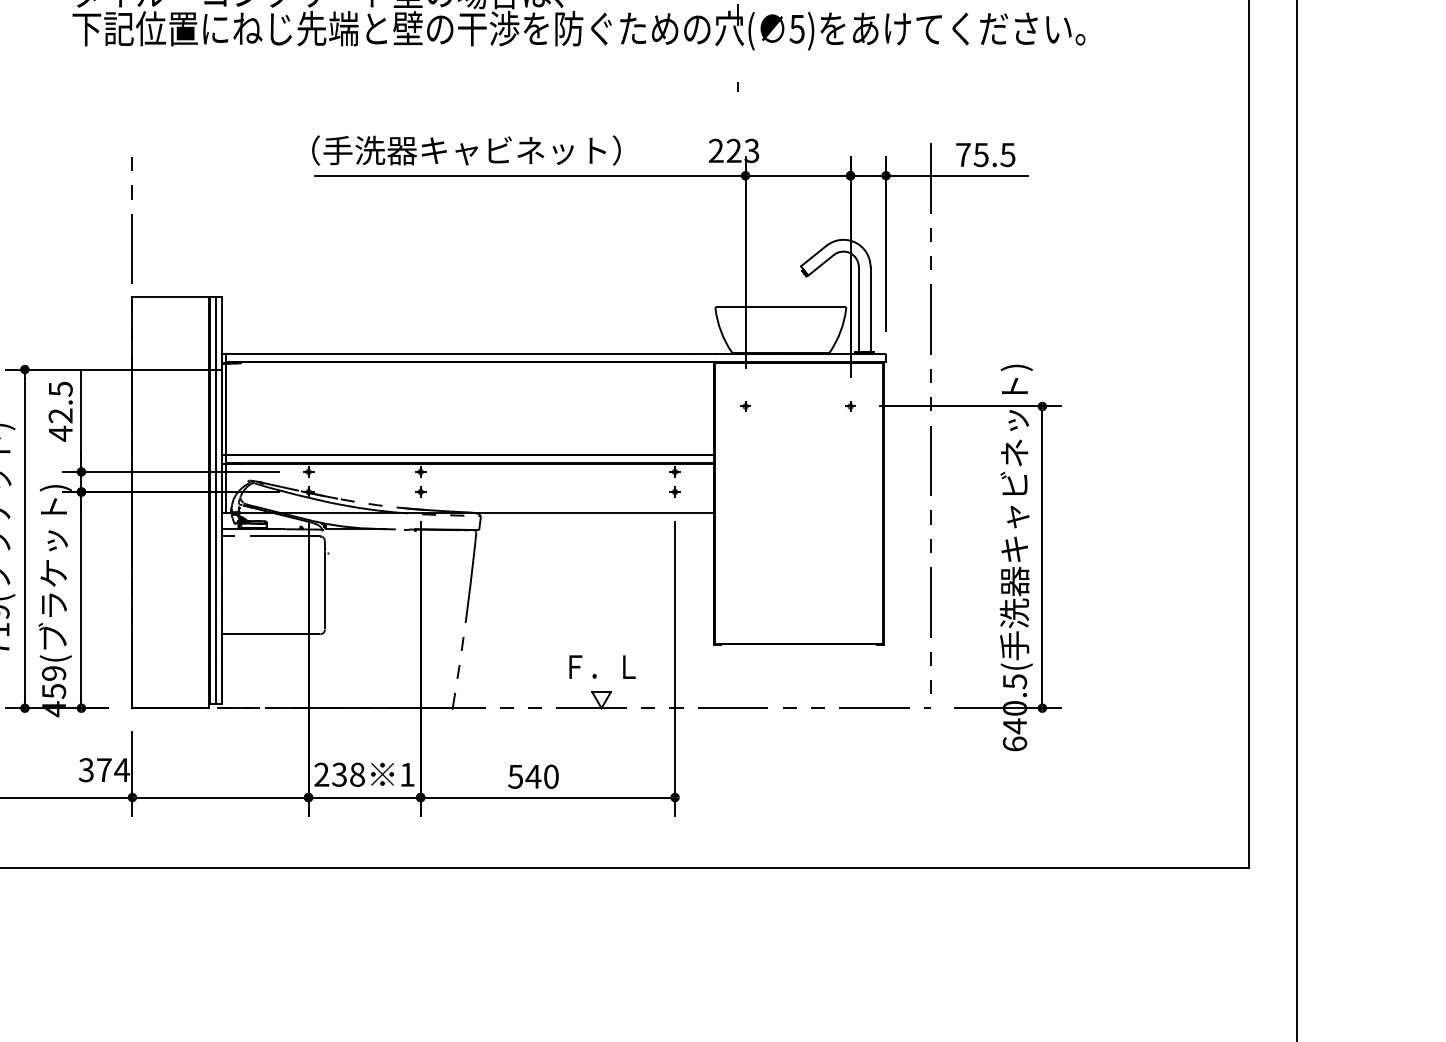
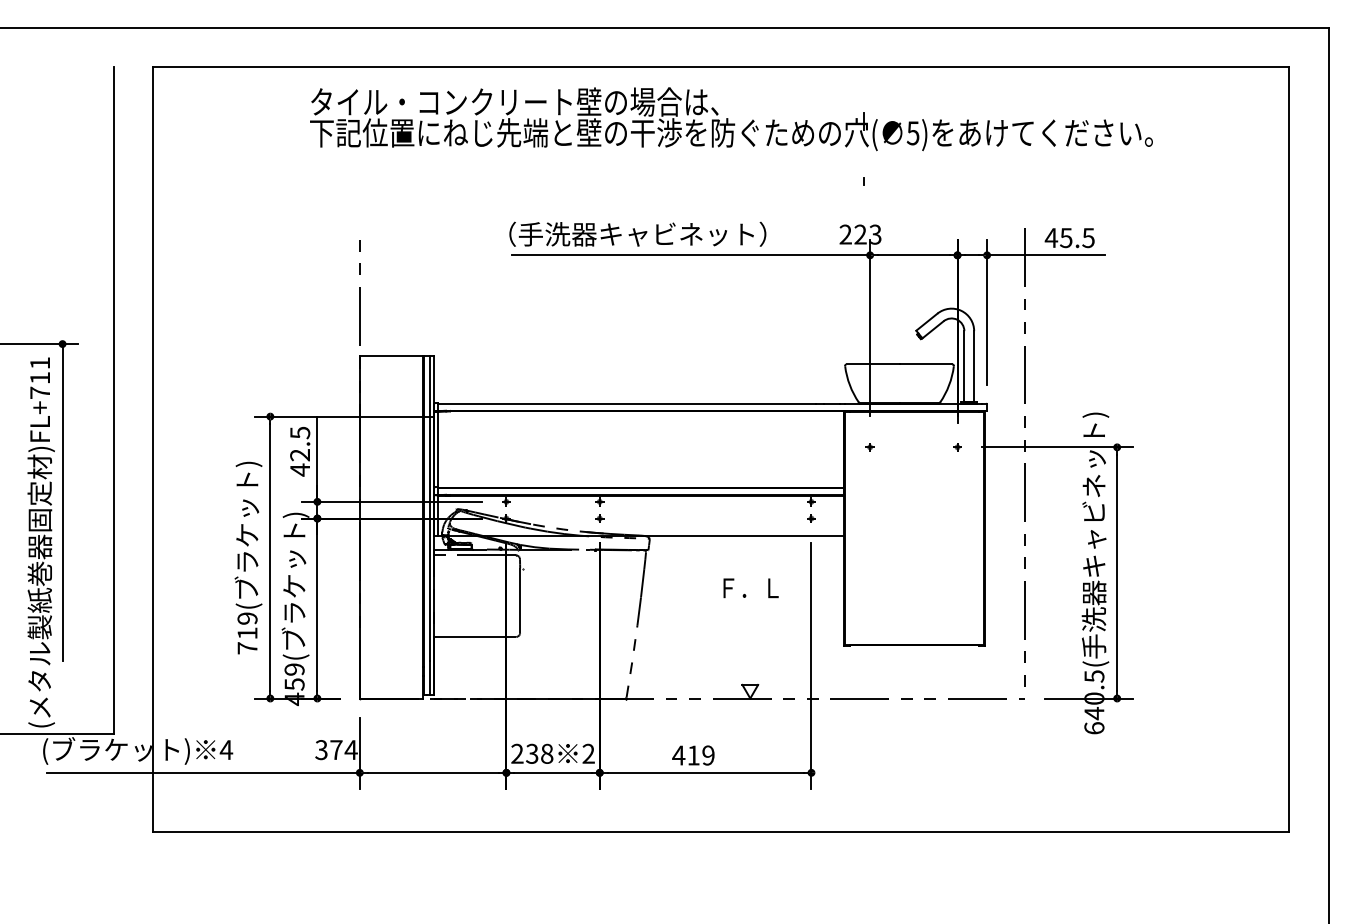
text: (963, 154) -> (1051, 237), 75.5 -> 45.5
text: (601, 667) -> (750, 588), moved
text: (407, 774) -> (588, 753), 1 -> 2
text: (533, 776) -> (693, 755), 540 -> 419

